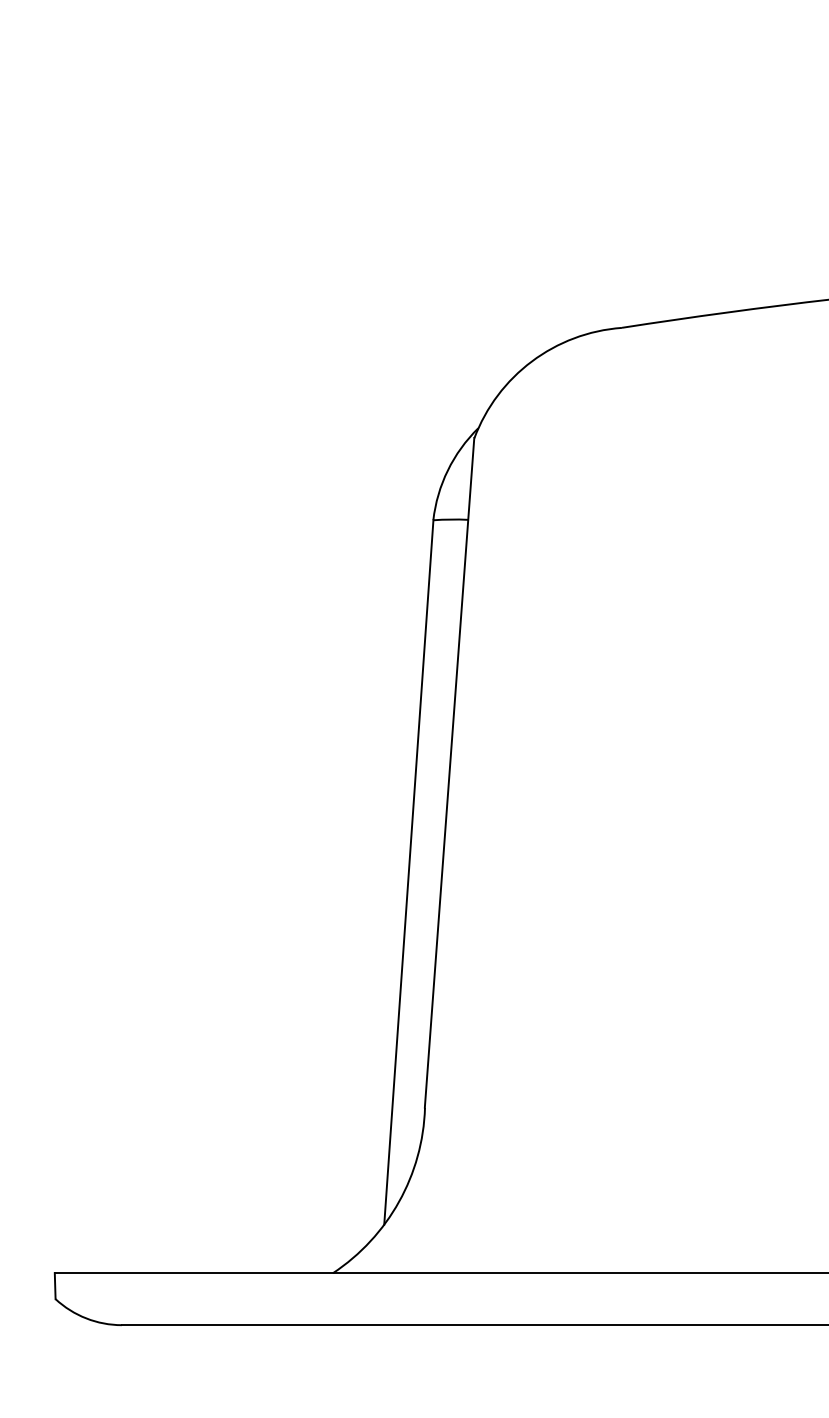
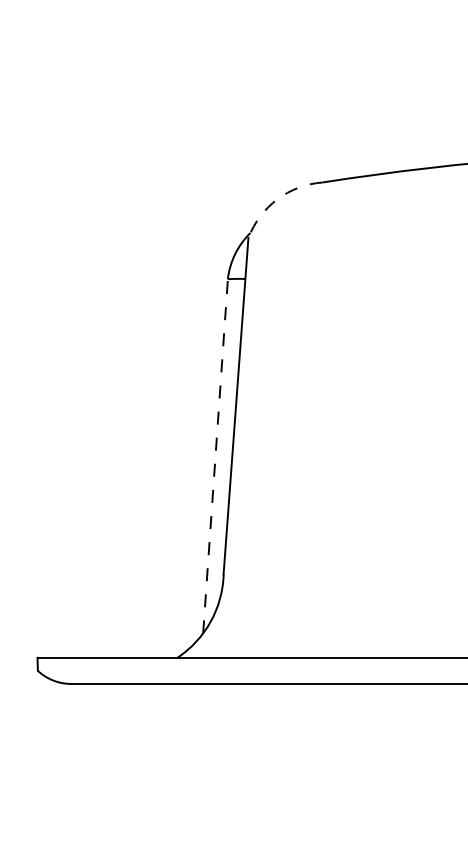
arc: (532, 361) -> (277, 199), solid -> dashed
line: (408, 872) -> (215, 456), solid -> dashed

